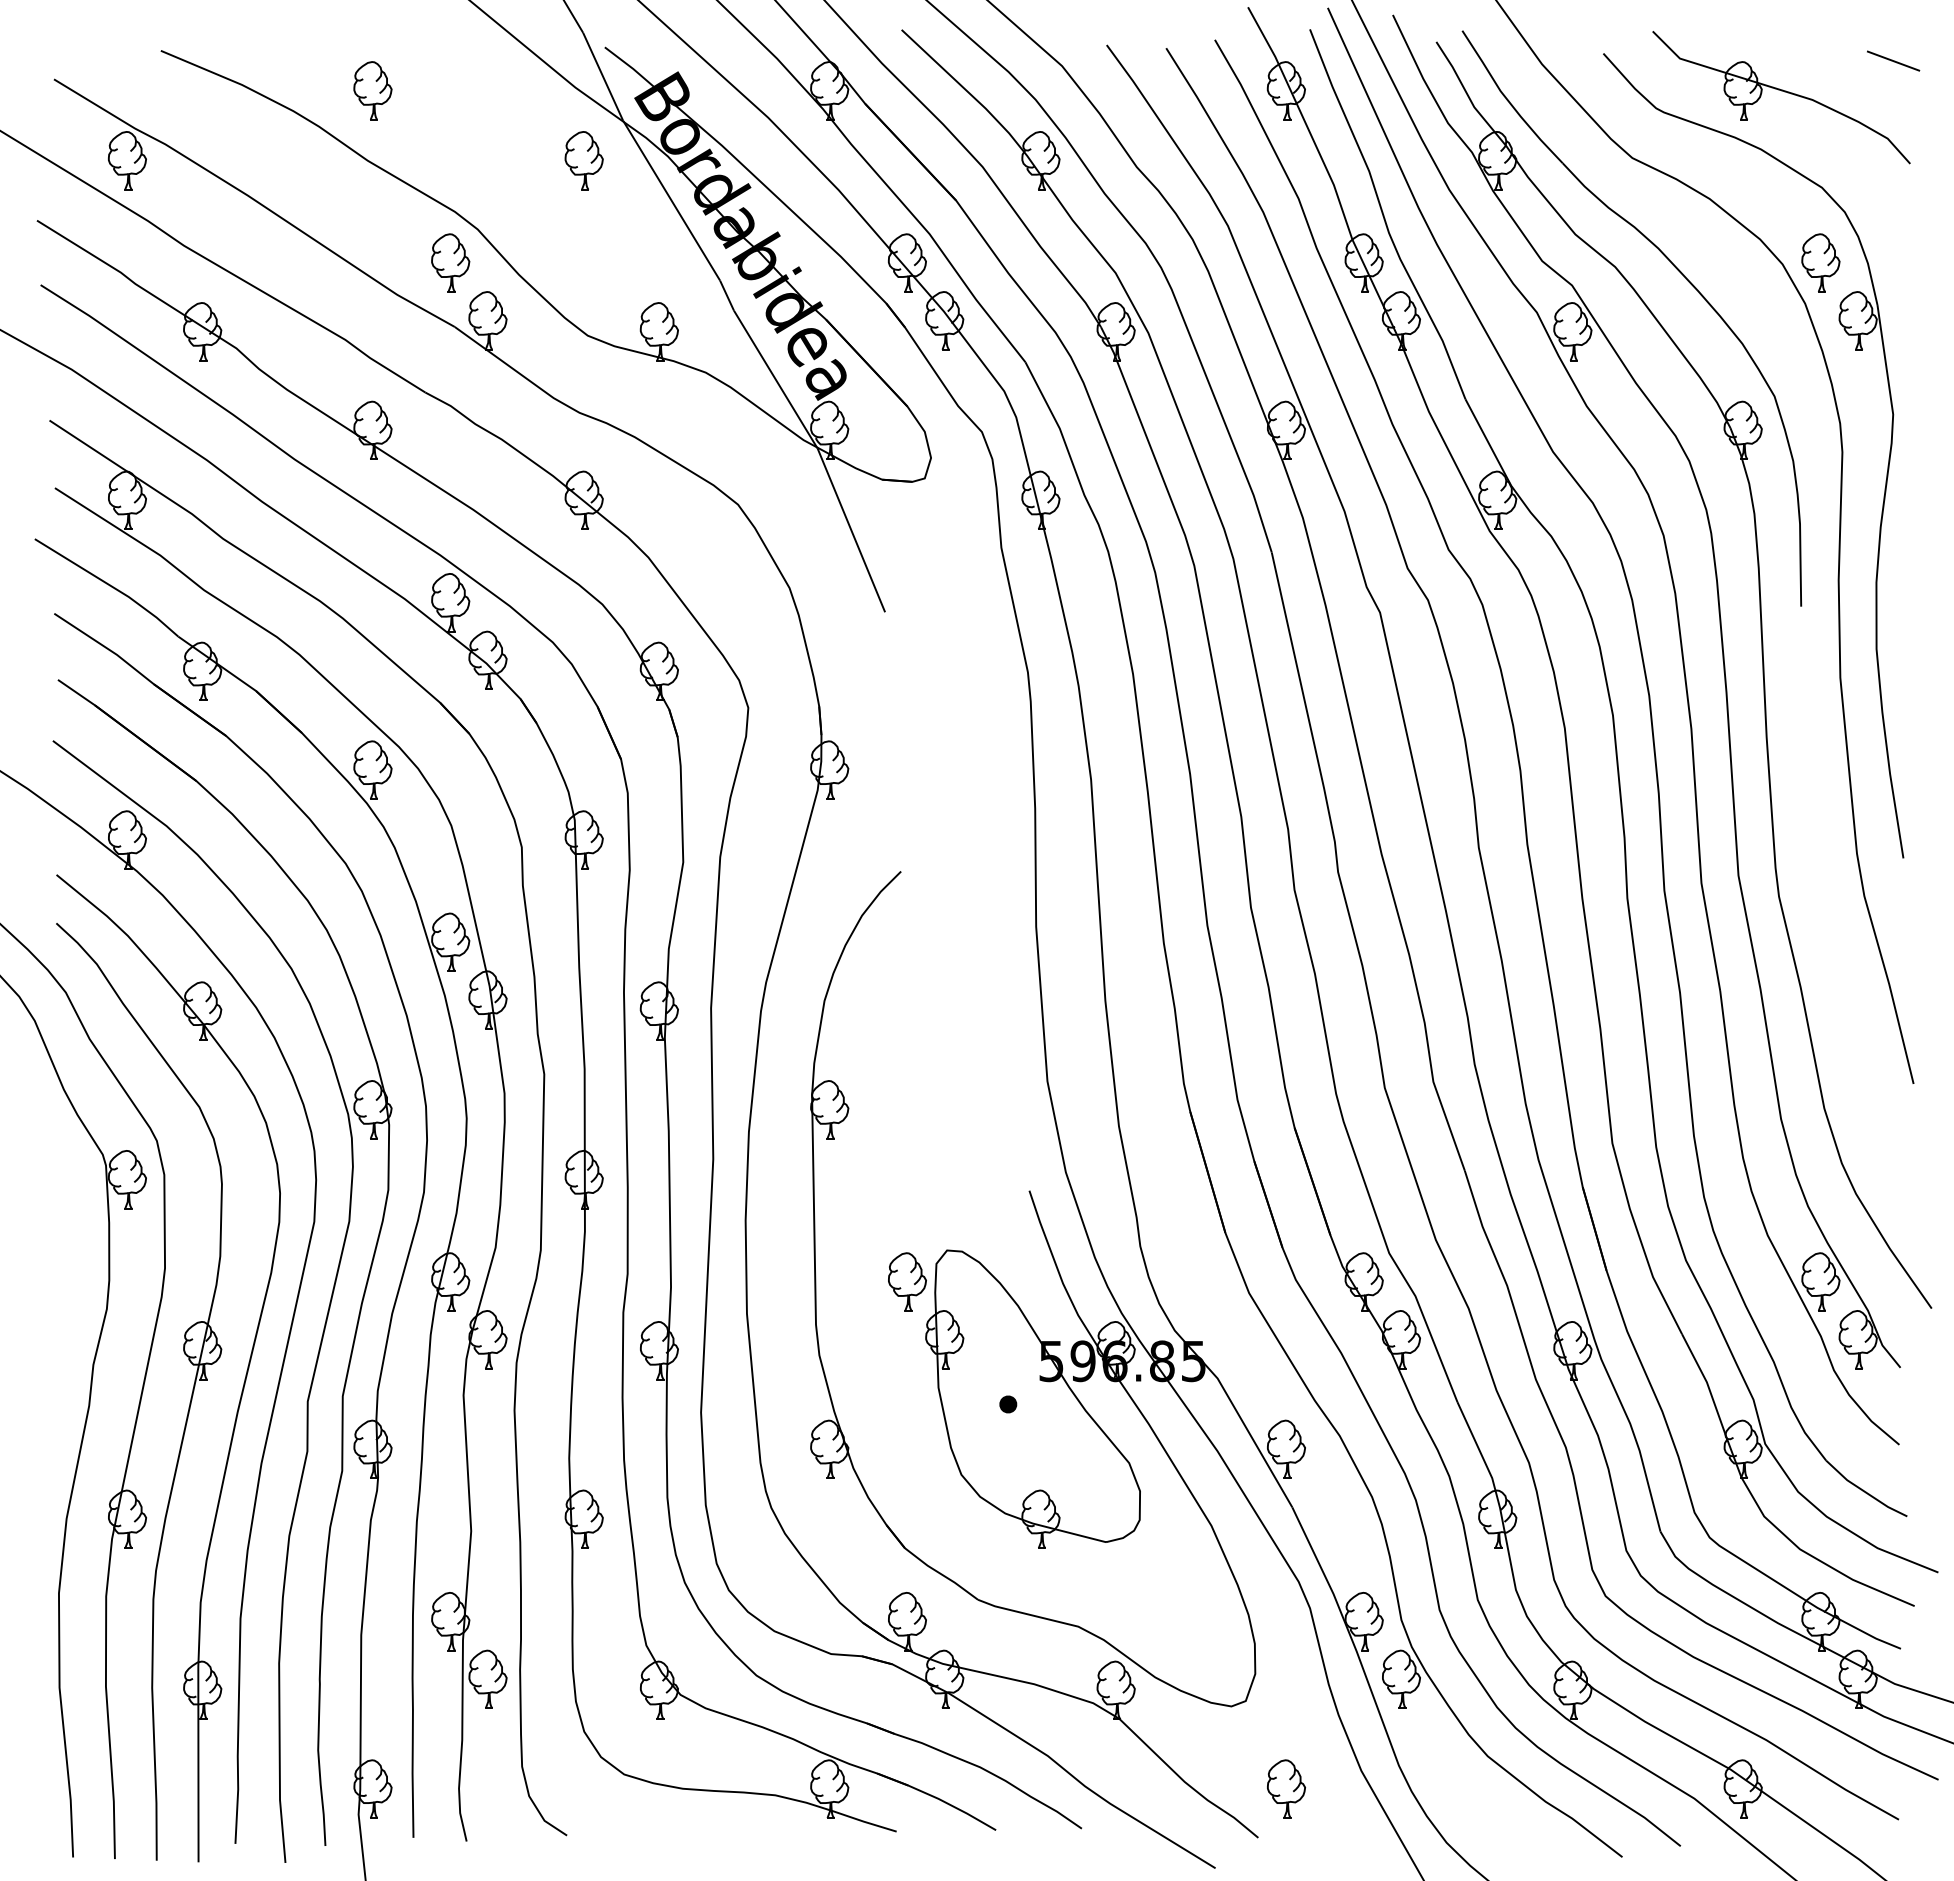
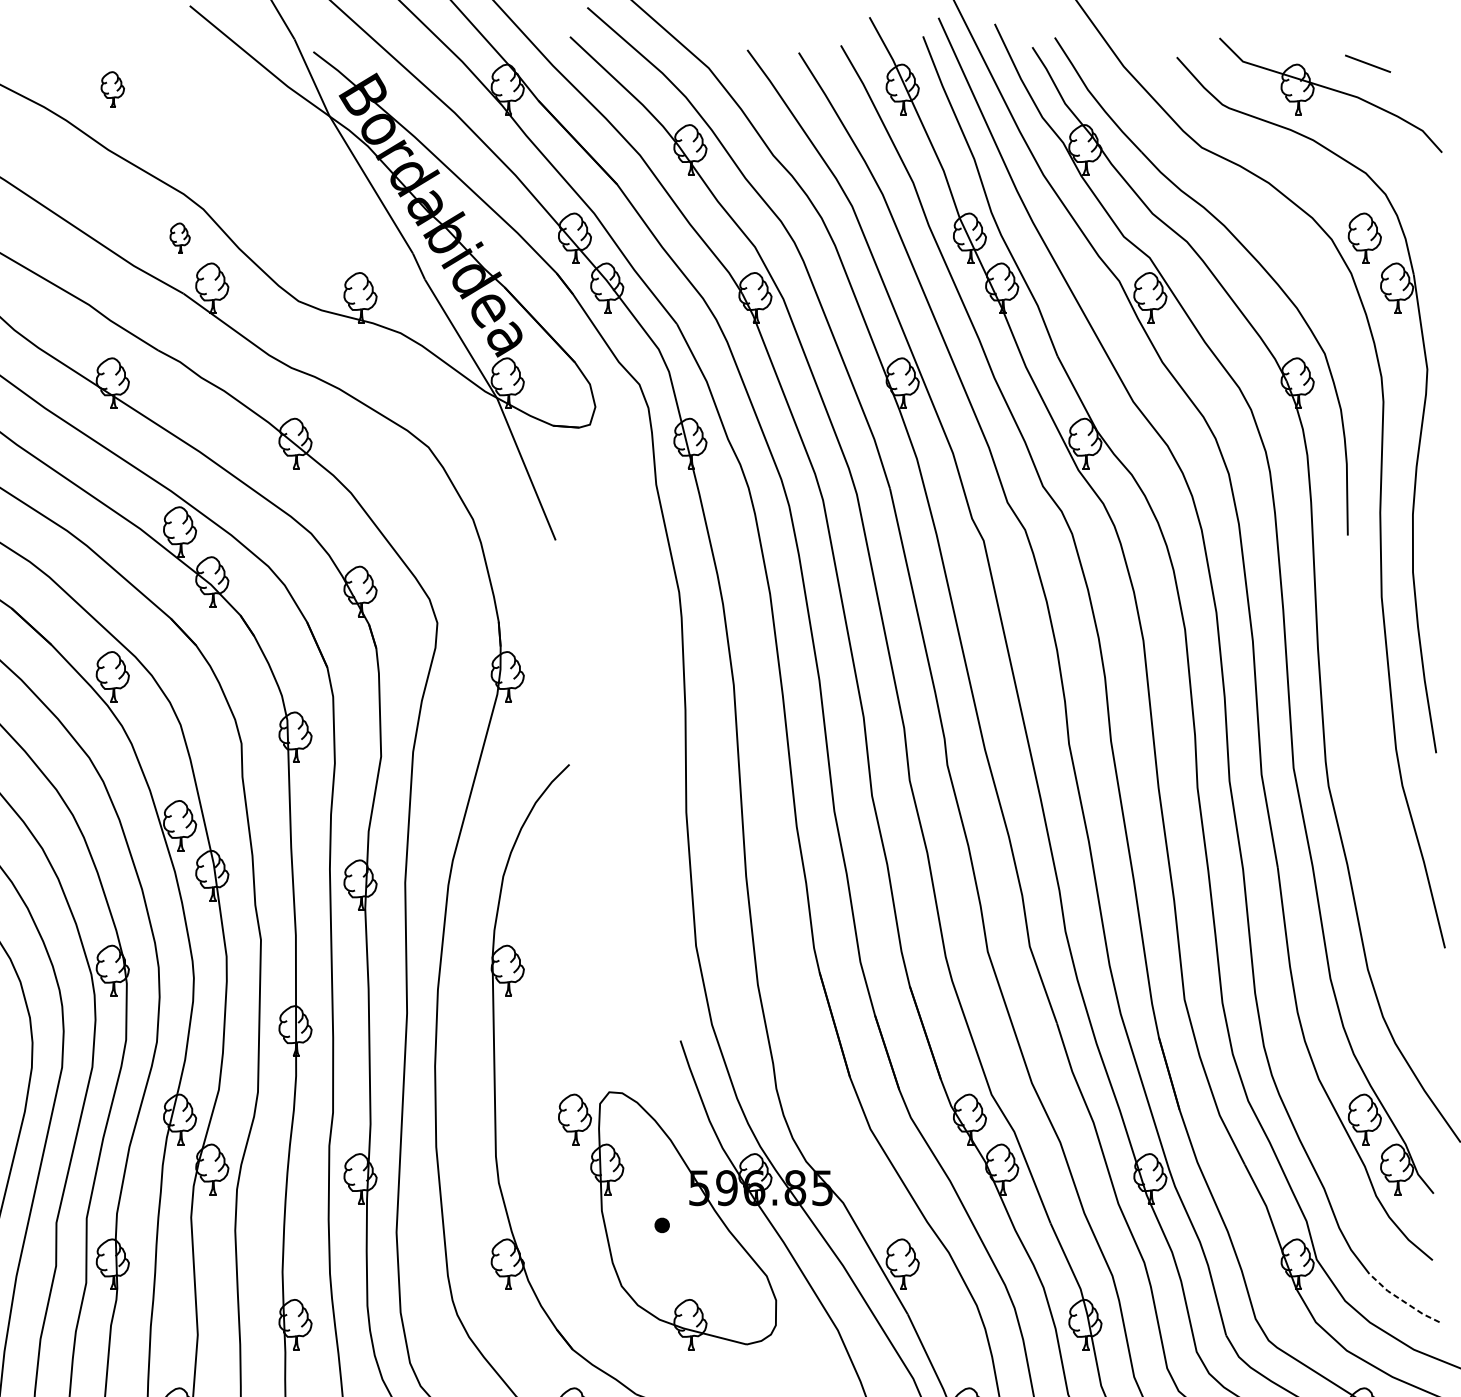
line: (1893, 60) -> (1367, 63), moved
part: (372, 90) -> (112, 89), size x0.7
part: (583, 160) -> (294, 149), removed
part: (450, 262) -> (179, 237), size x0.6
line: (1864, 1491) -> (1402, 1300), solid -> dashed

